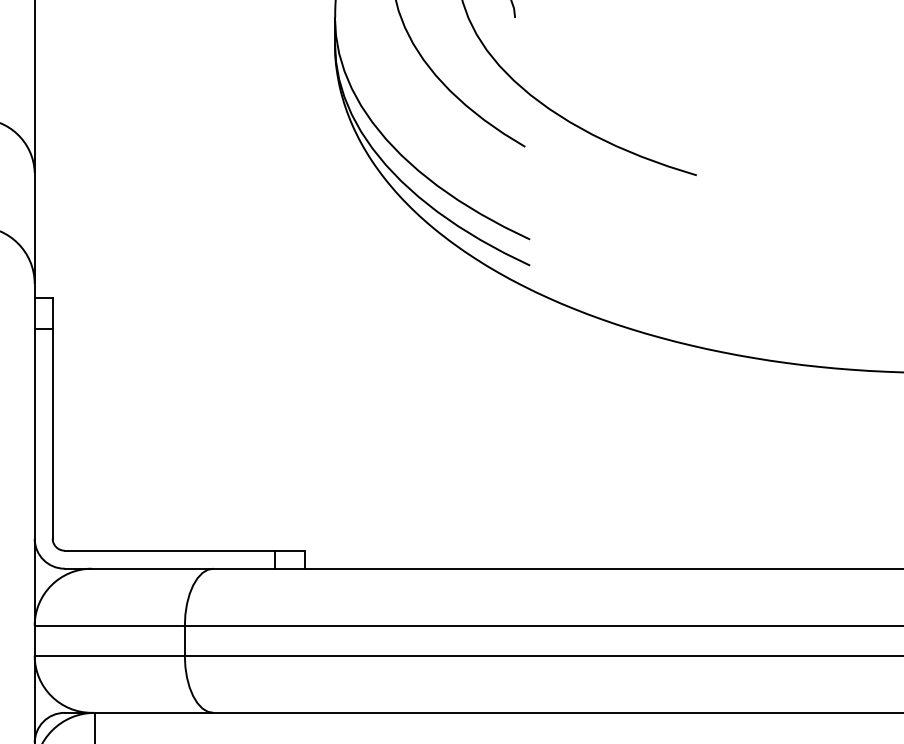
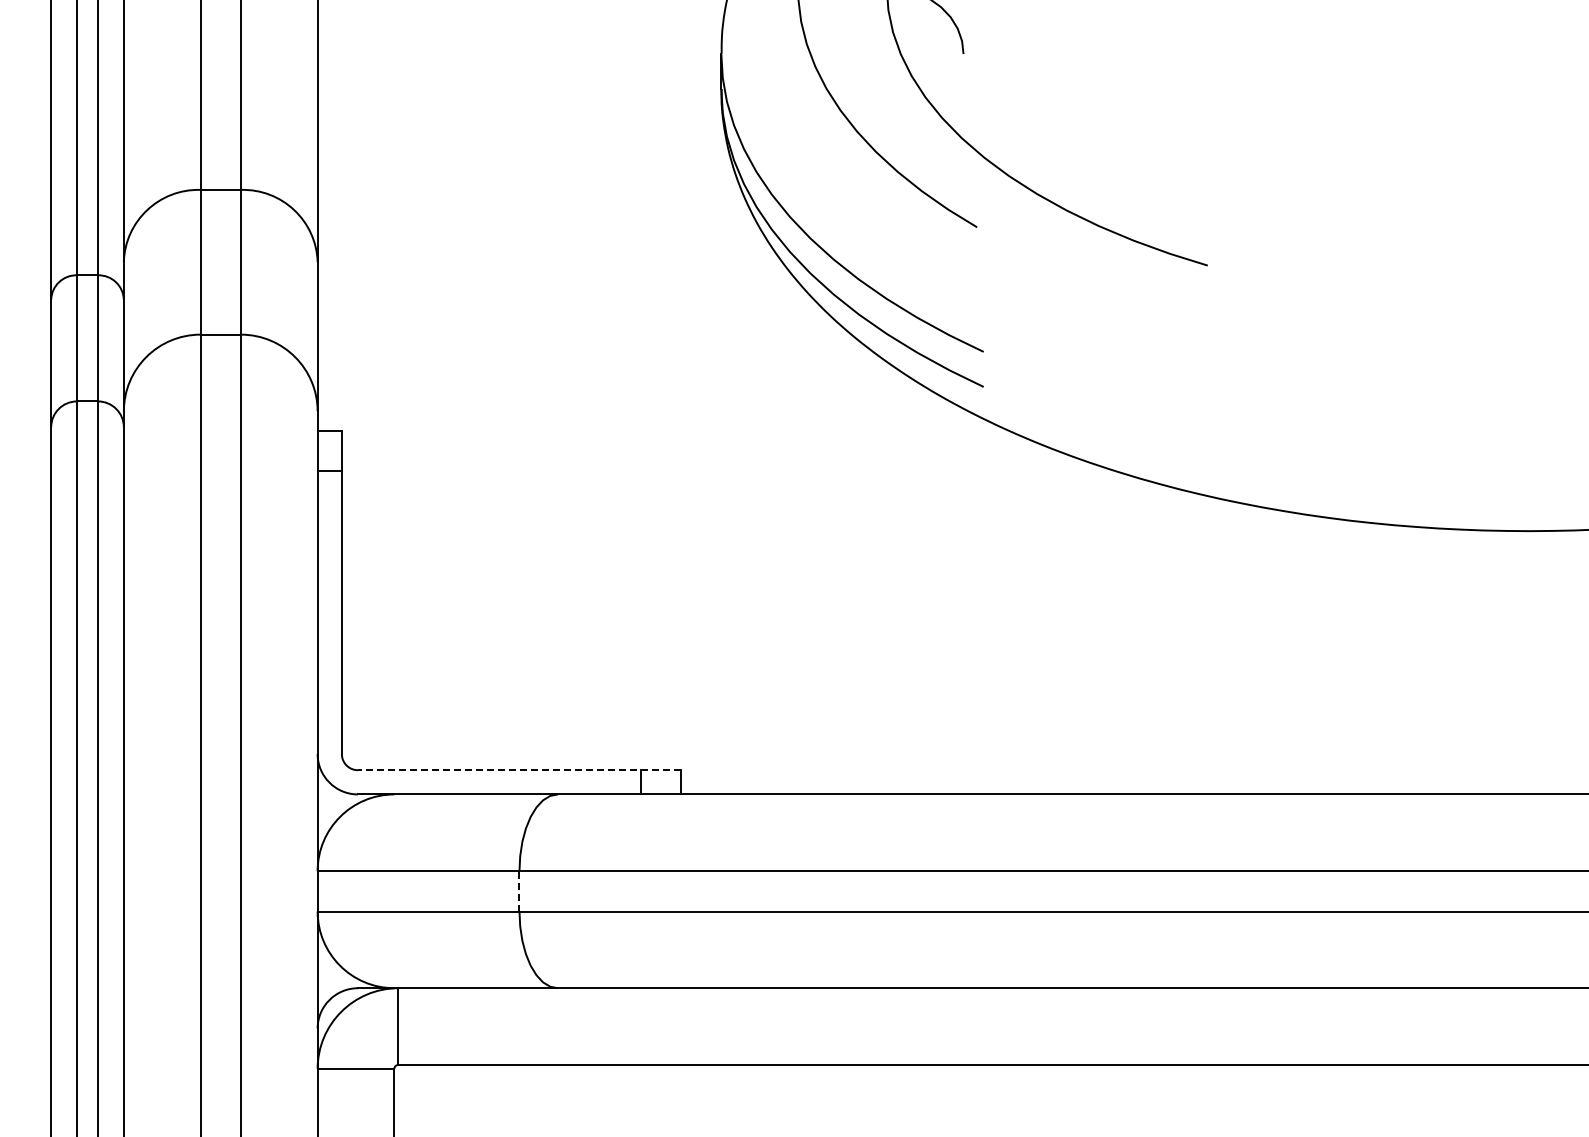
line: (184, 550) -> (518, 770), solid -> dashed
line: (184, 640) -> (519, 890), solid -> dashed

